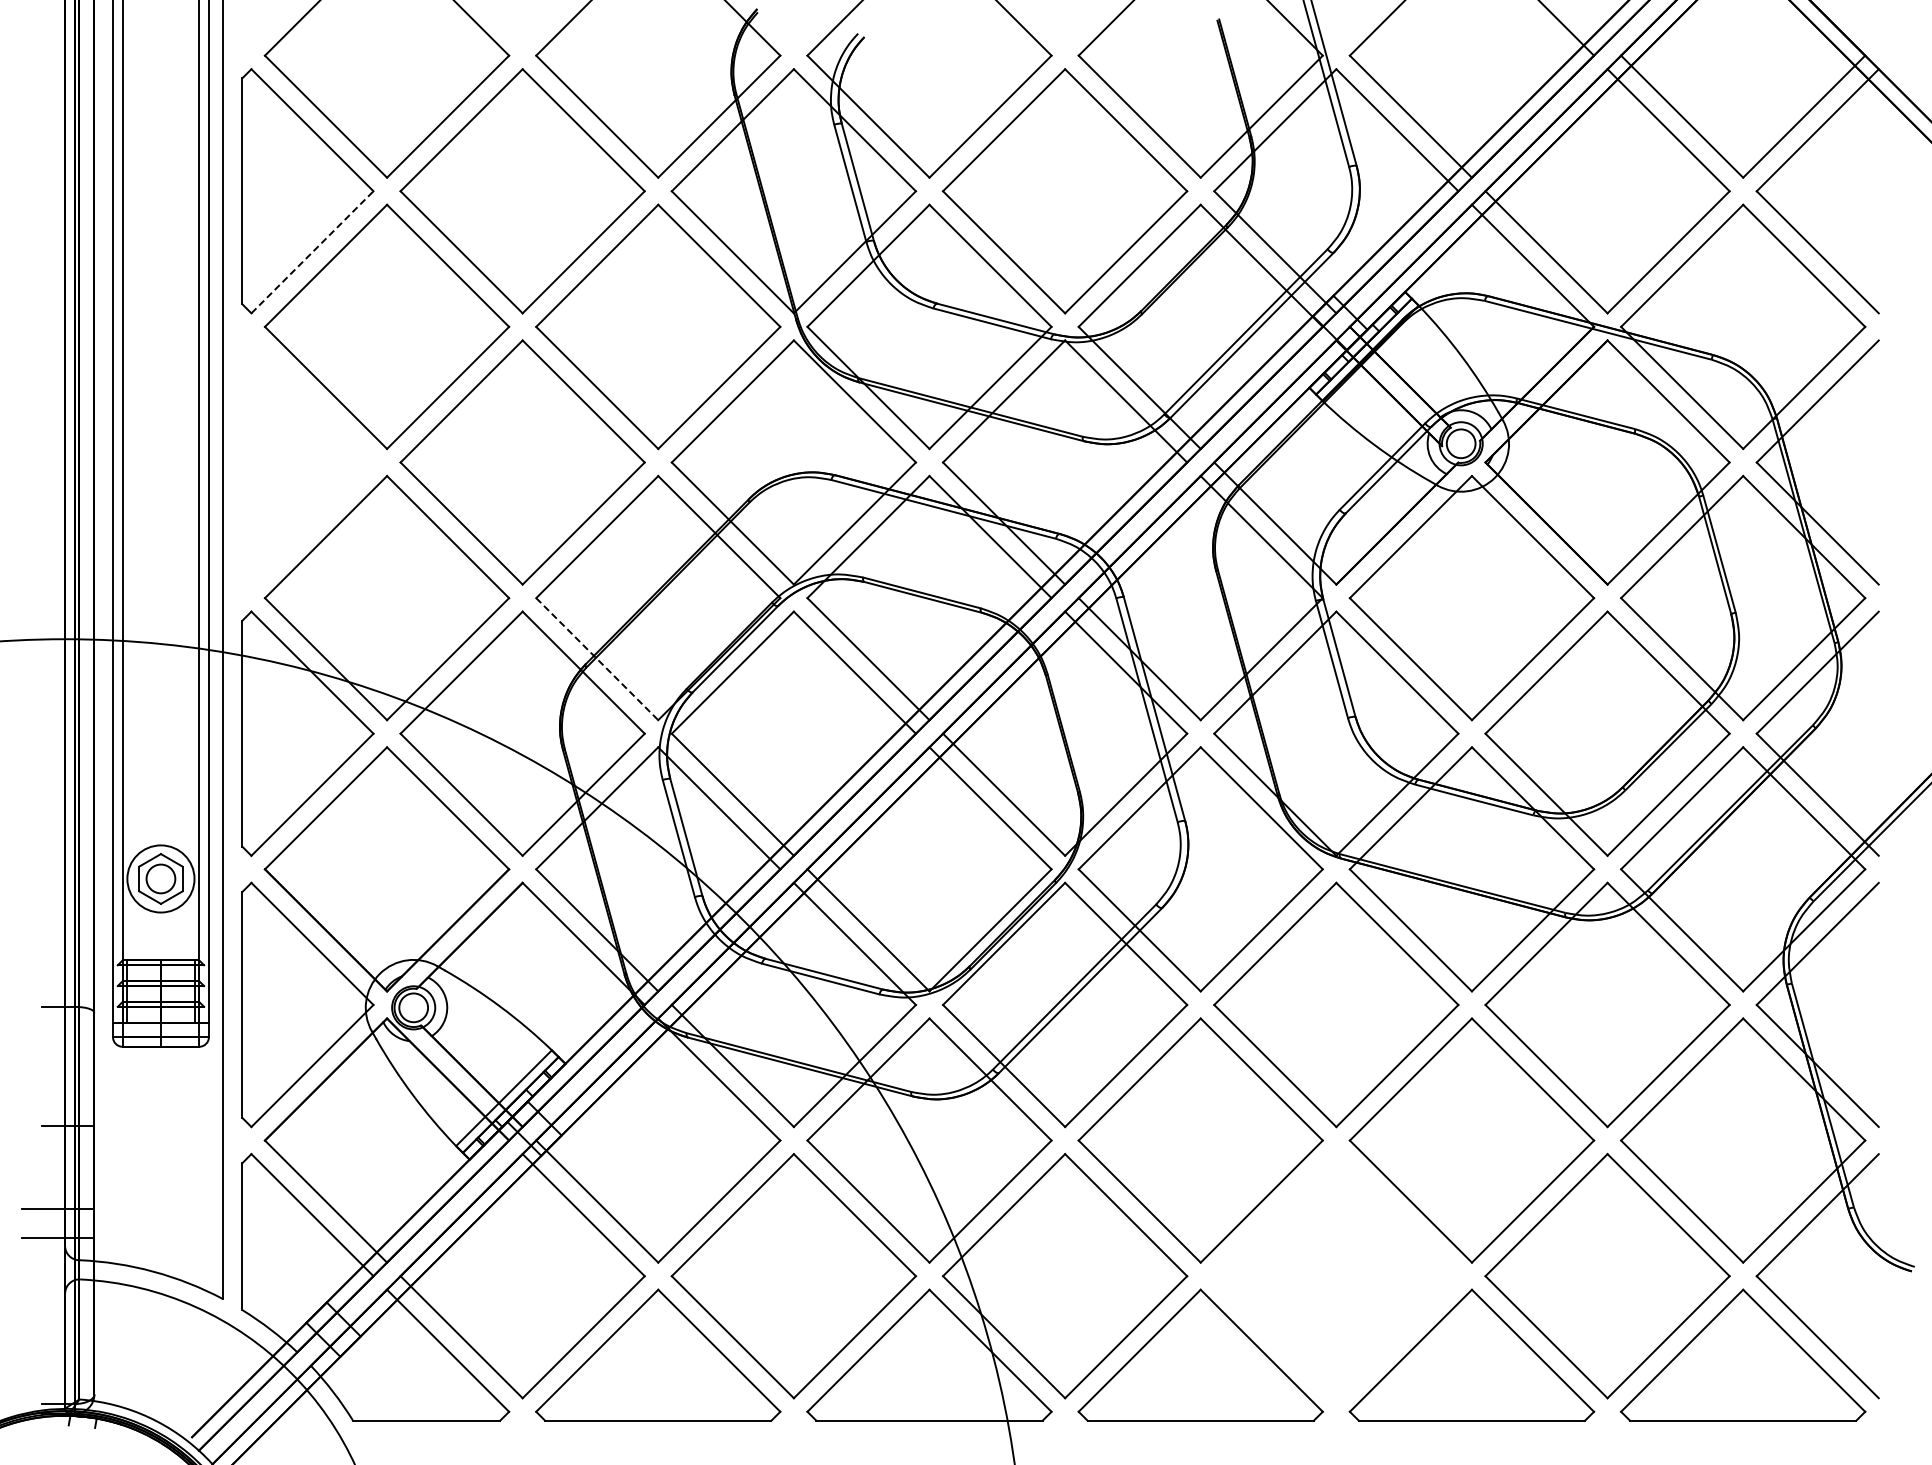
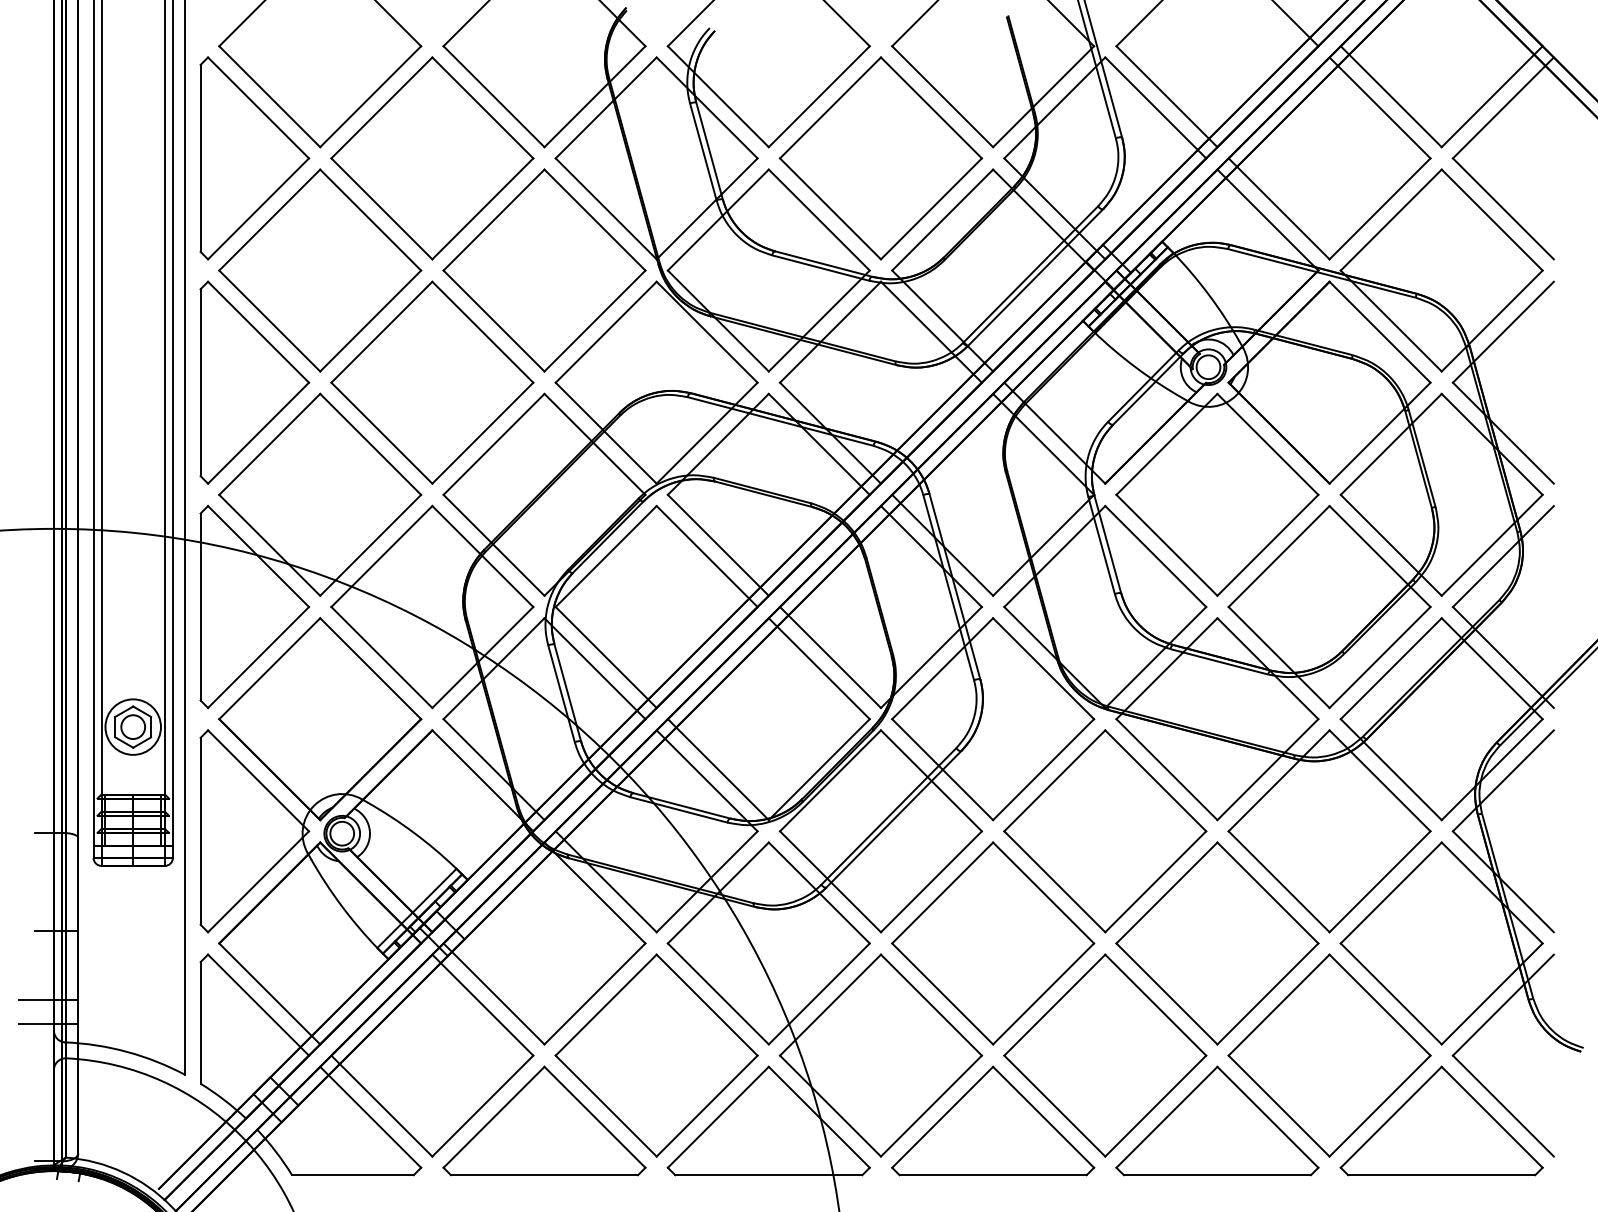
line: (312, 251) -> (258, 208), dashed -> solid
part: (307, 462) -> (254, 382), added
line: (597, 659) -> (494, 545), dashed -> solid
part: (1336, 1276) -> (1105, 1055), added

